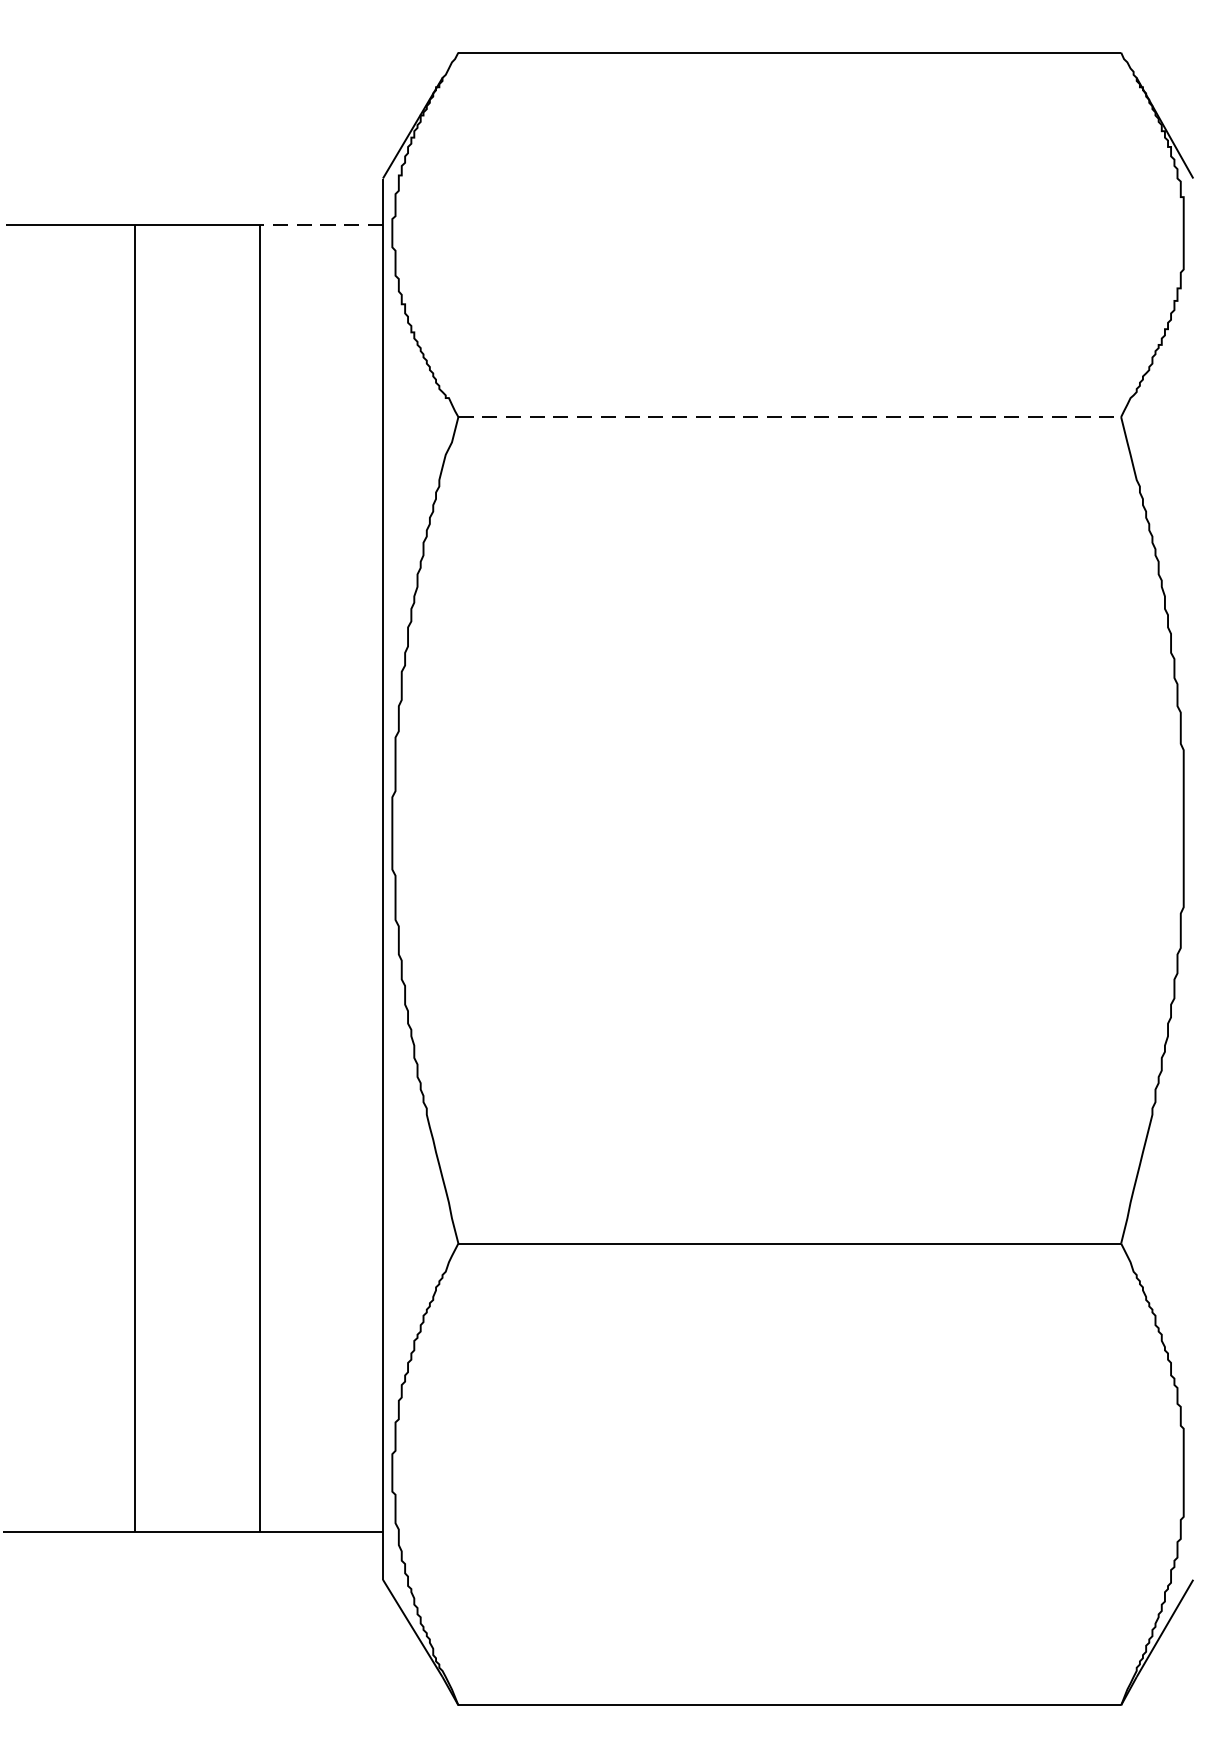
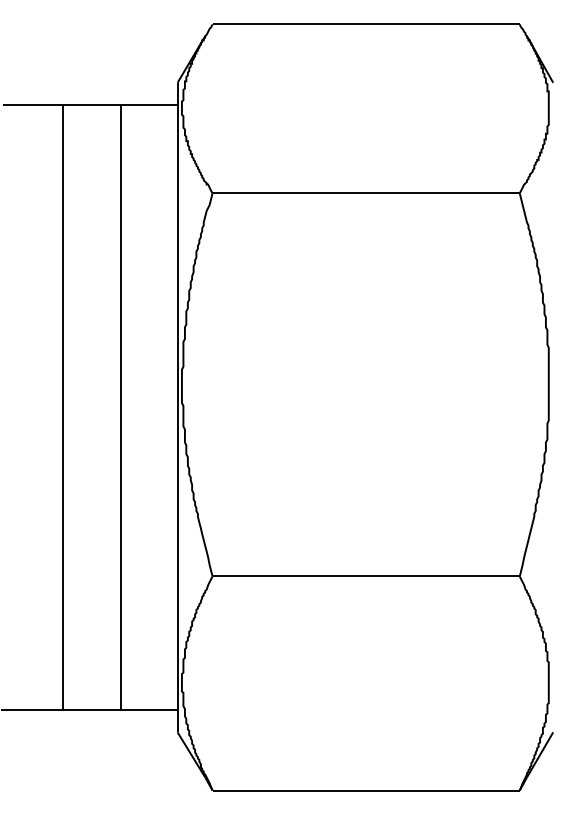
line: (320, 225) -> (148, 104), dashed -> solid
line: (790, 417) -> (366, 193), dashed -> solid

